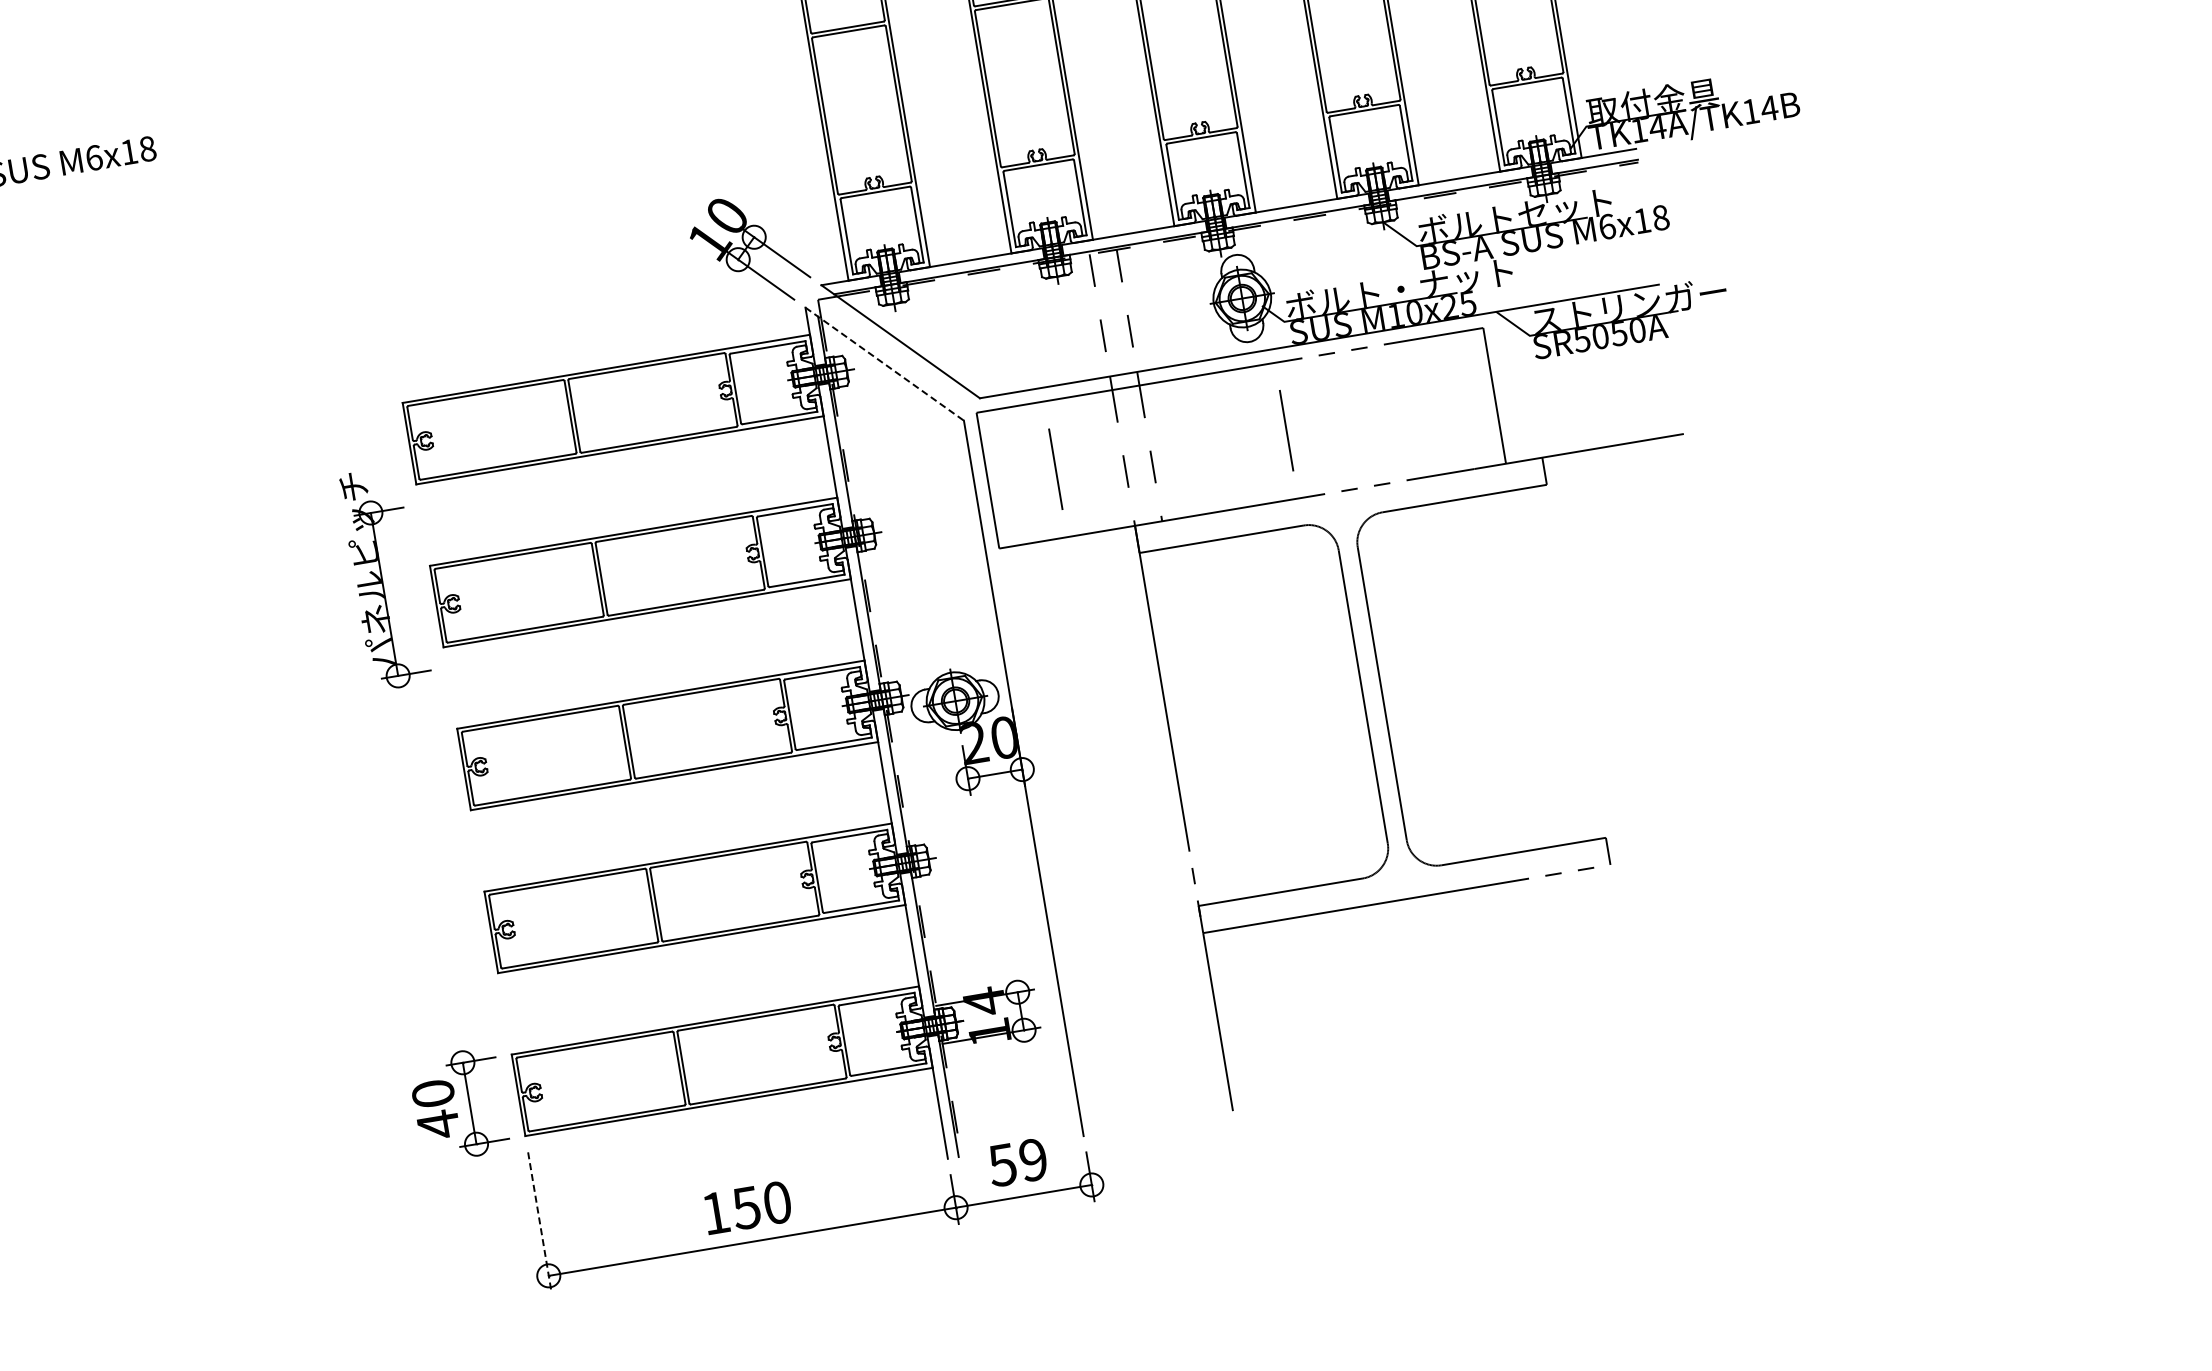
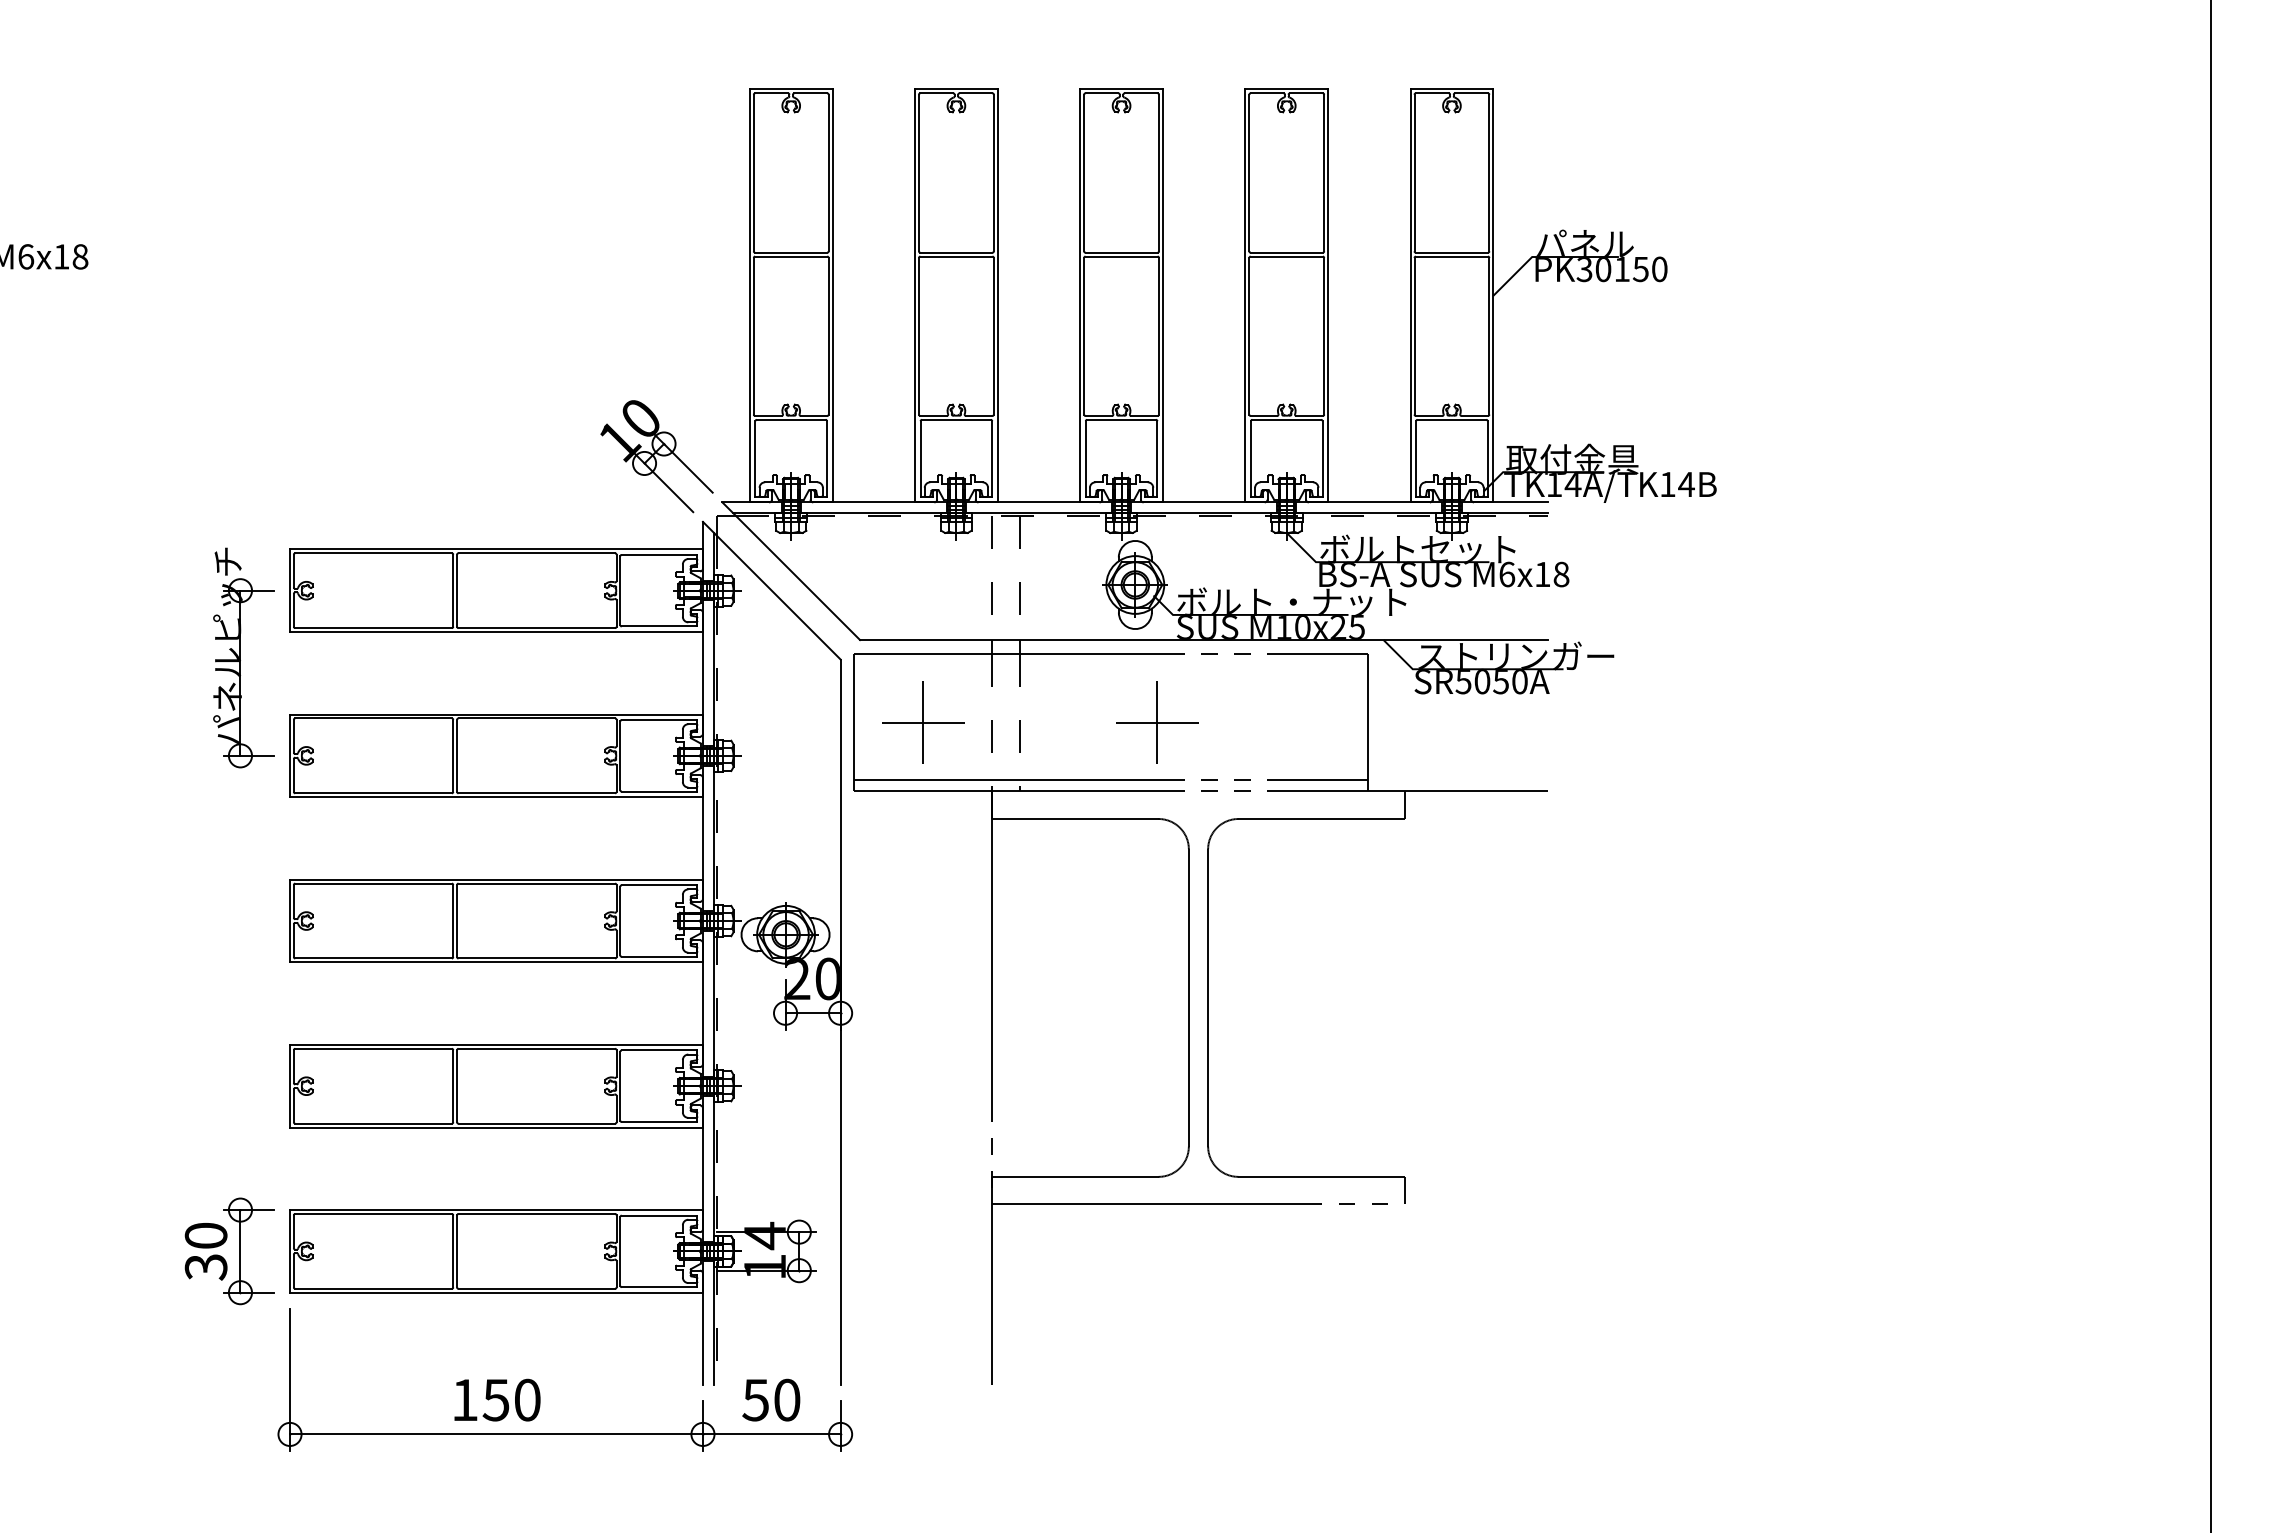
line: (885, 364) -> (772, 591), dashed -> solid
line: (1285, 430) -> (1156, 722), added
line: (1055, 469) -> (922, 722), added
line: (1251, 495) -> (1111, 780), added
part: (384, 578) -> (243, 657), moved
text: (437, 1125) -> (205, 1267), 40 -> 30
text: (1033, 1159) -> (787, 1399), 59 -> 50
line: (540, 1222) -> (290, 1380), dashed -> solid

